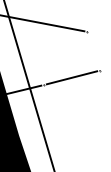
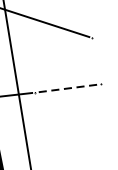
line: (72, 77) -> (68, 88), solid -> dashed

